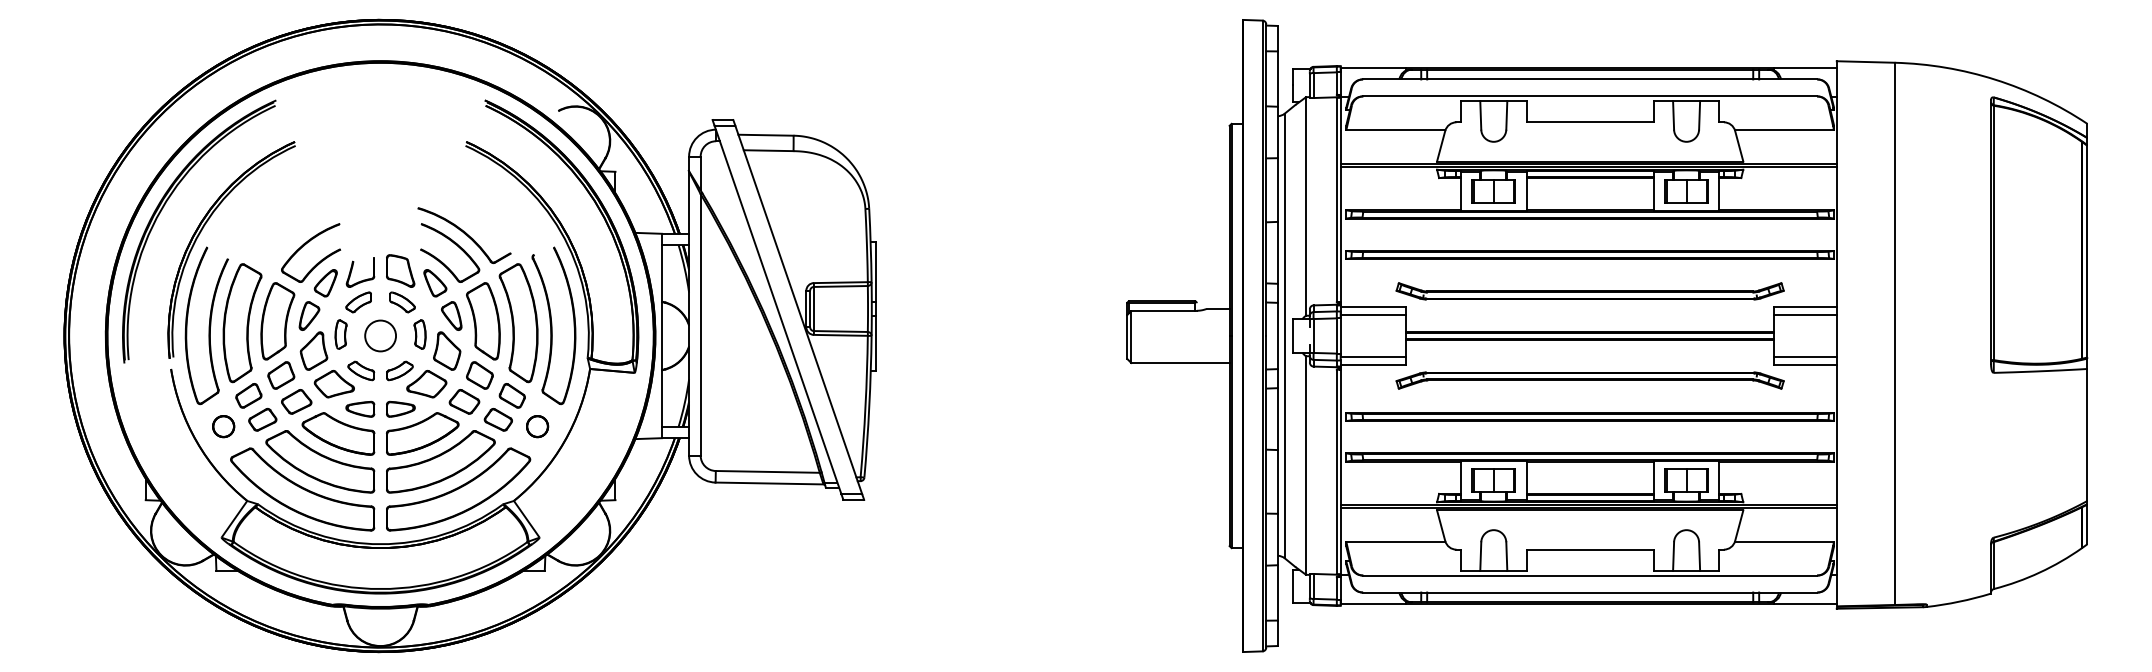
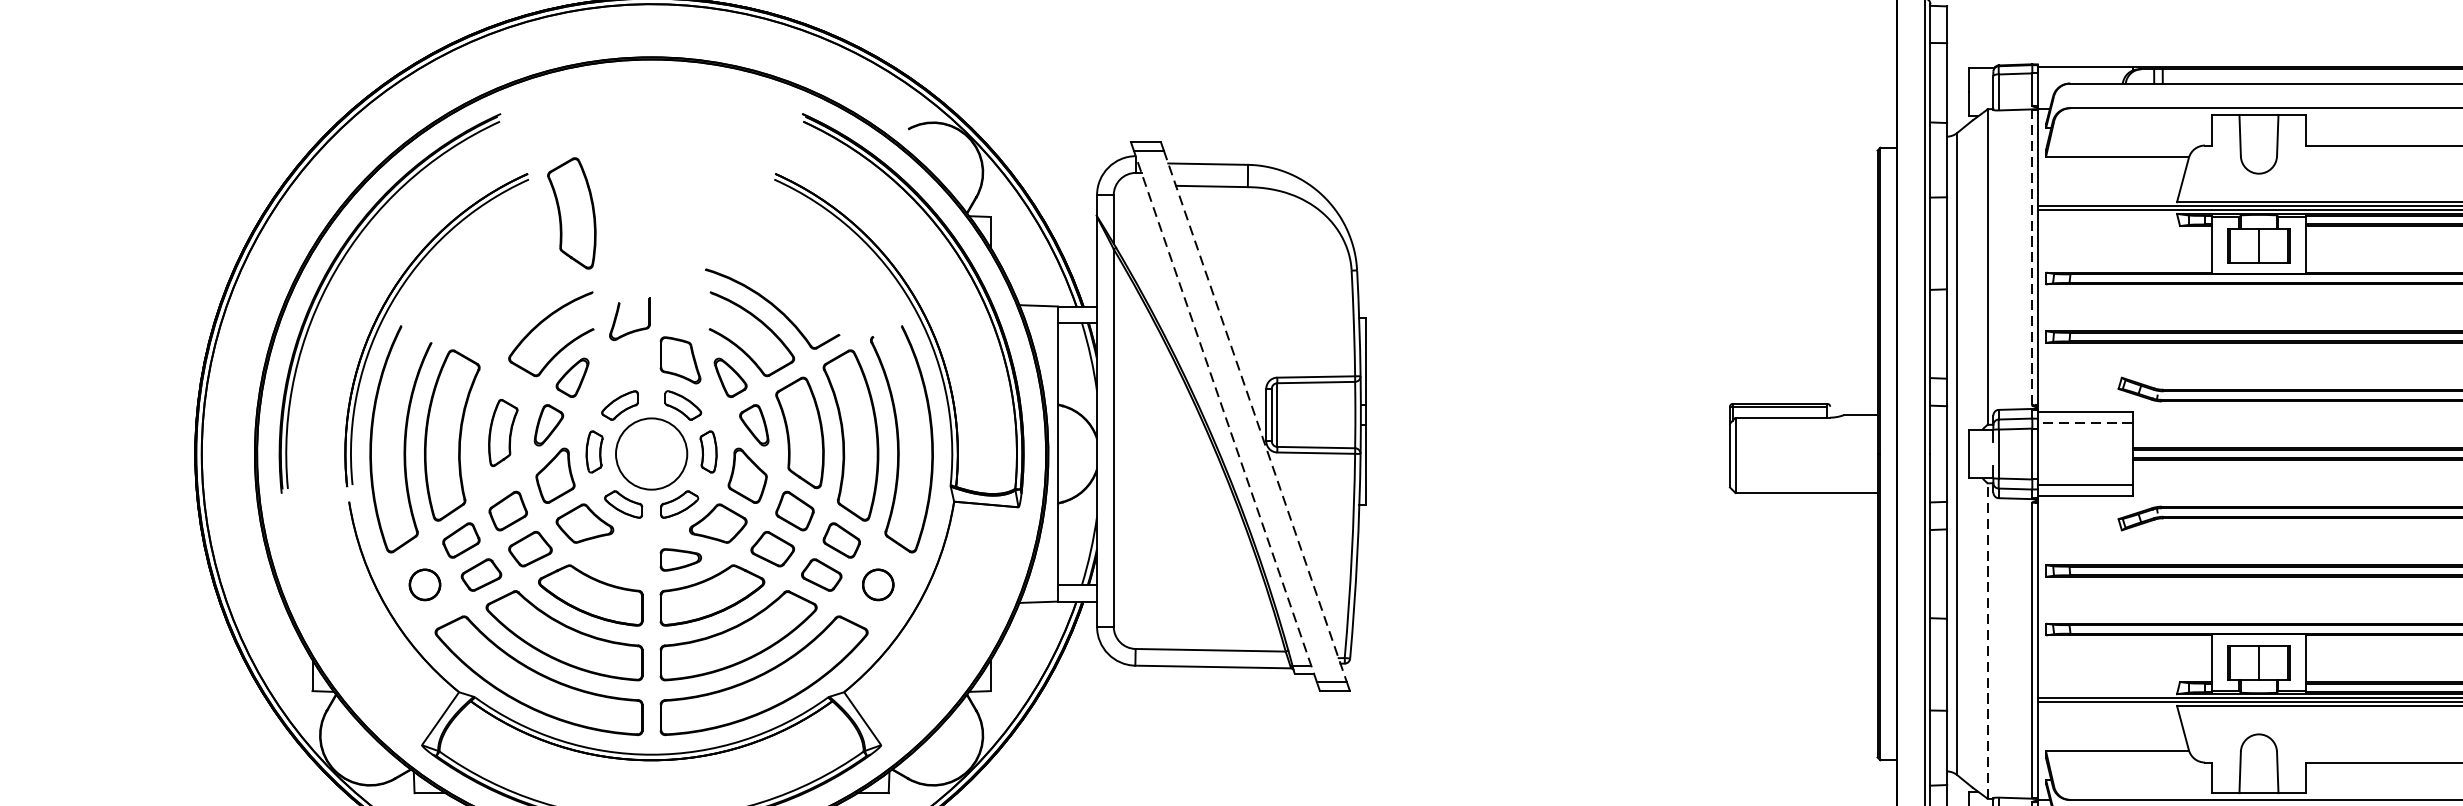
part: (325, 169) -> (572, 213), added
line: (1336, 199) -> (2031, 256), solid -> dashed
part: (363, 279) -> (634, 329), moved
line: (778, 309) -> (1226, 415), solid -> dashed
line: (798, 309) -> (1255, 415), solid -> dashed
line: (1373, 314) -> (2085, 423), solid -> dashed
part: (277, 321) -> (502, 433), size x0.6
circle: (380, 335) -> (651, 453), size x1.6
part: (360, 408) -> (622, 558), removed
line: (1305, 465) -> (1987, 641), solid -> dashed

